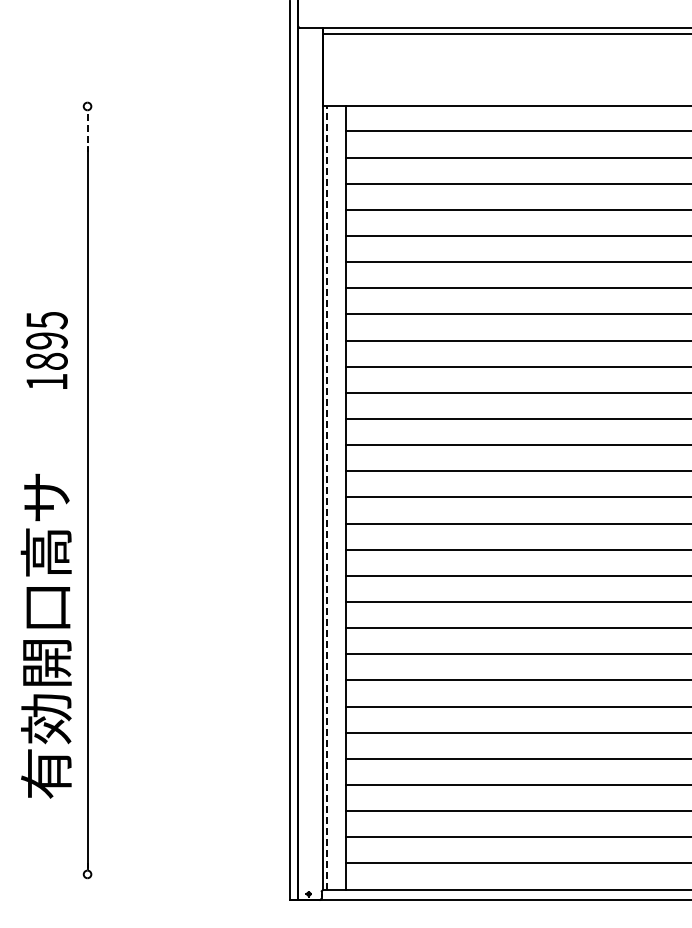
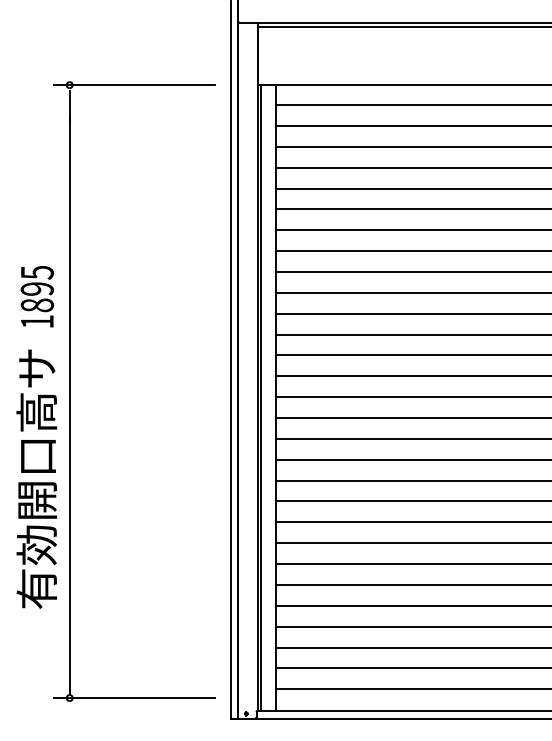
line: (168, 106) -> (134, 85), added
line: (87, 132) -> (69, 105), dashed -> solid
text: (46, 350) -> (36, 296), moved
line: (327, 498) -> (261, 398), dashed -> solid
text: (45, 635) -> (36, 478), moved
line: (168, 874) -> (134, 698), added

